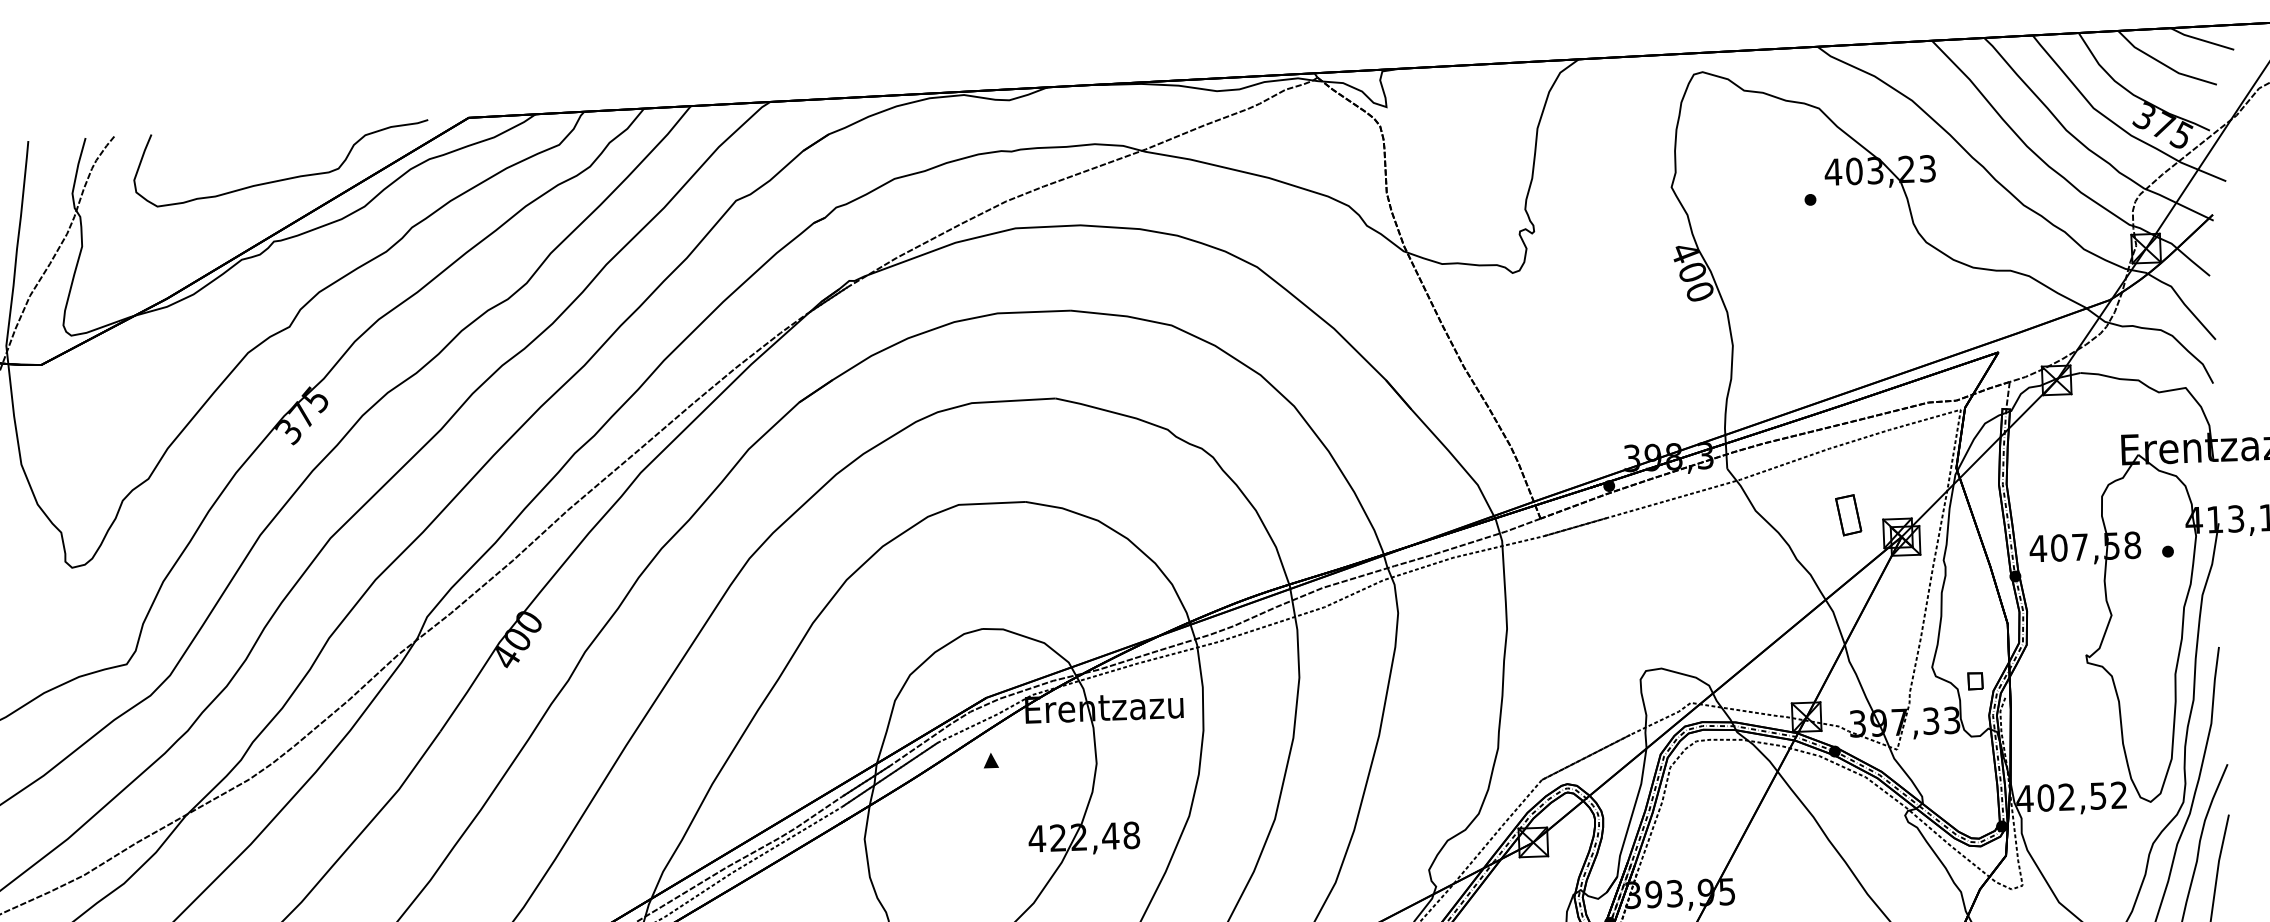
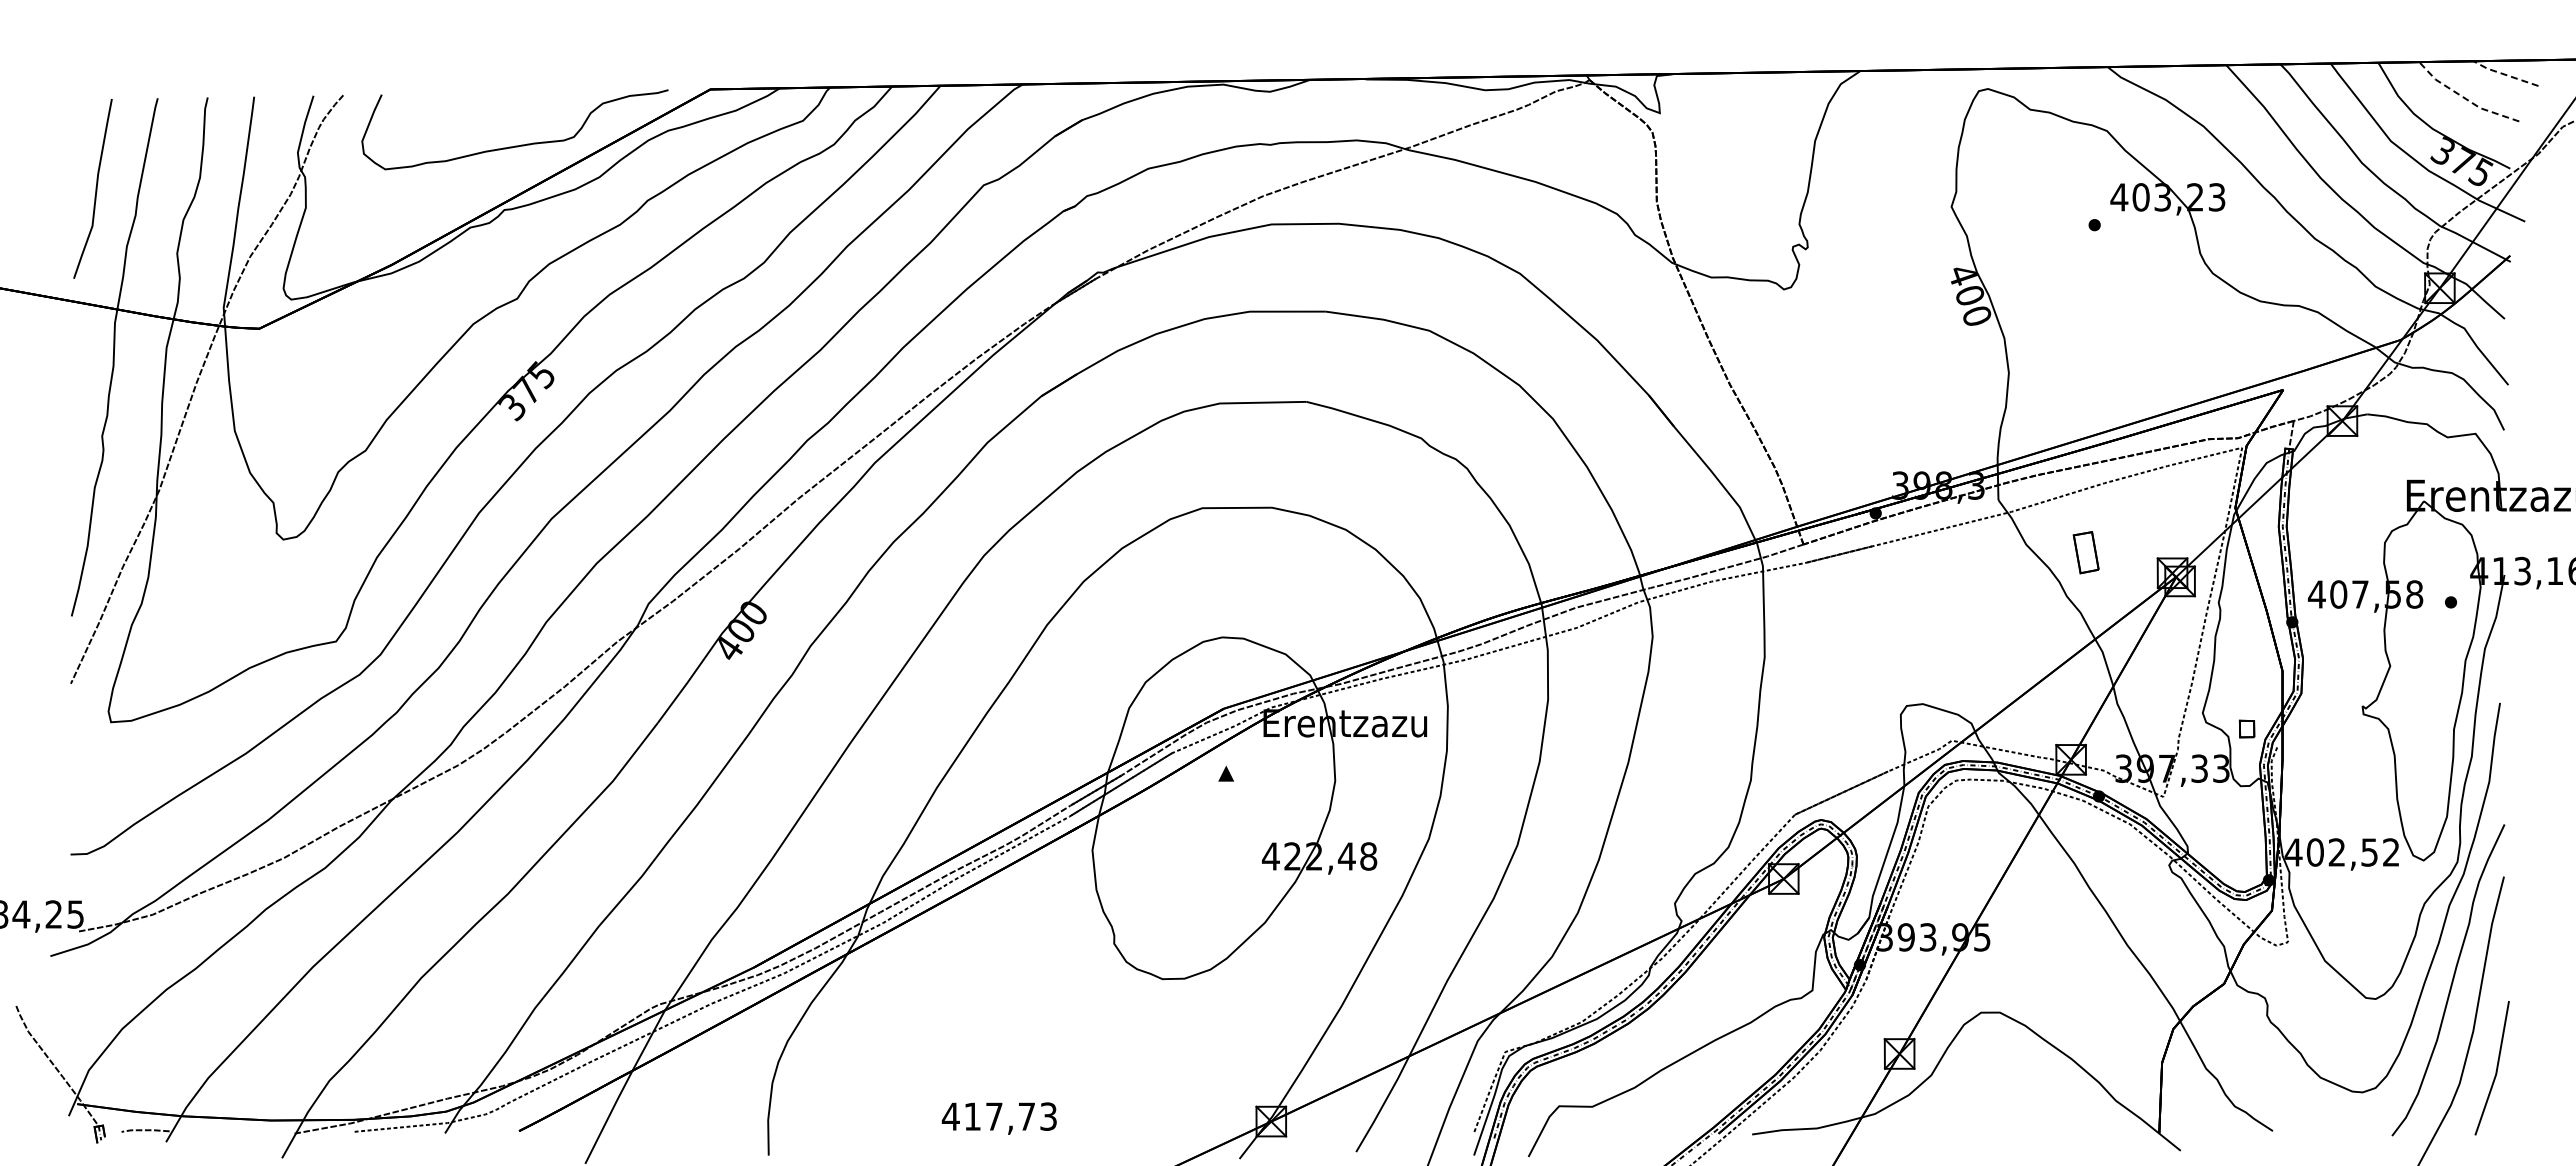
line: (2200, 39) -> (2504, 74), solid -> dashed
line: (2164, 64) -> (2465, 98), solid -> dashed
part: (1847, 515) -> (2085, 552), moved

